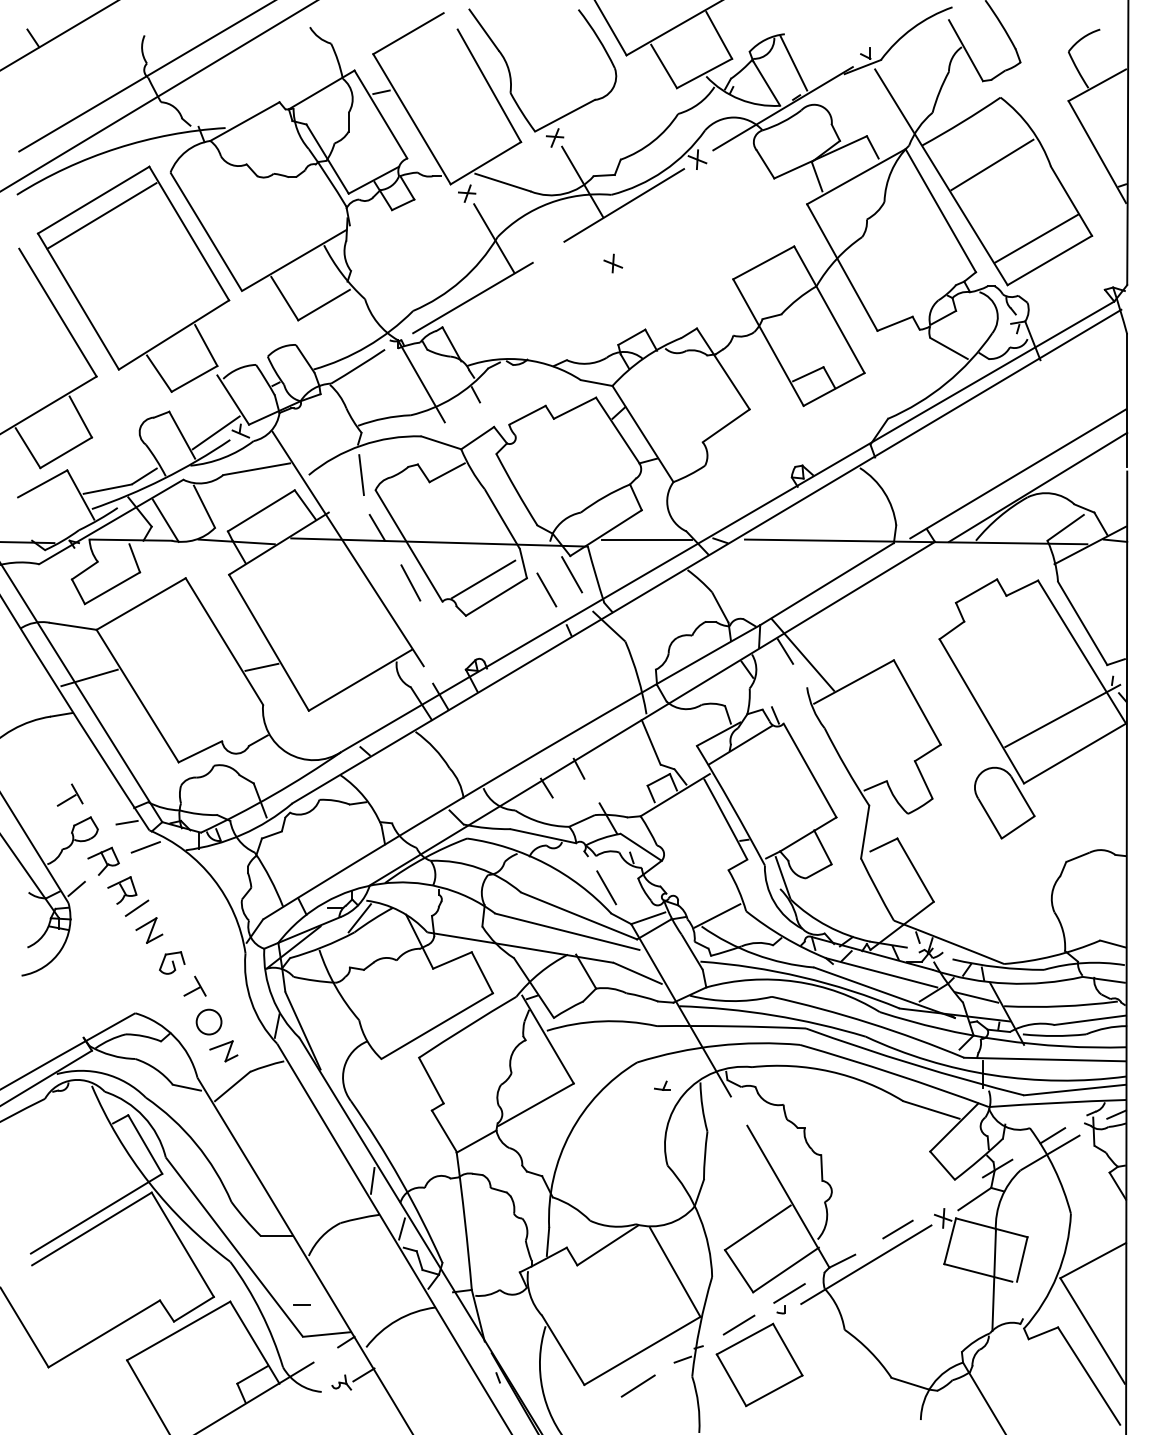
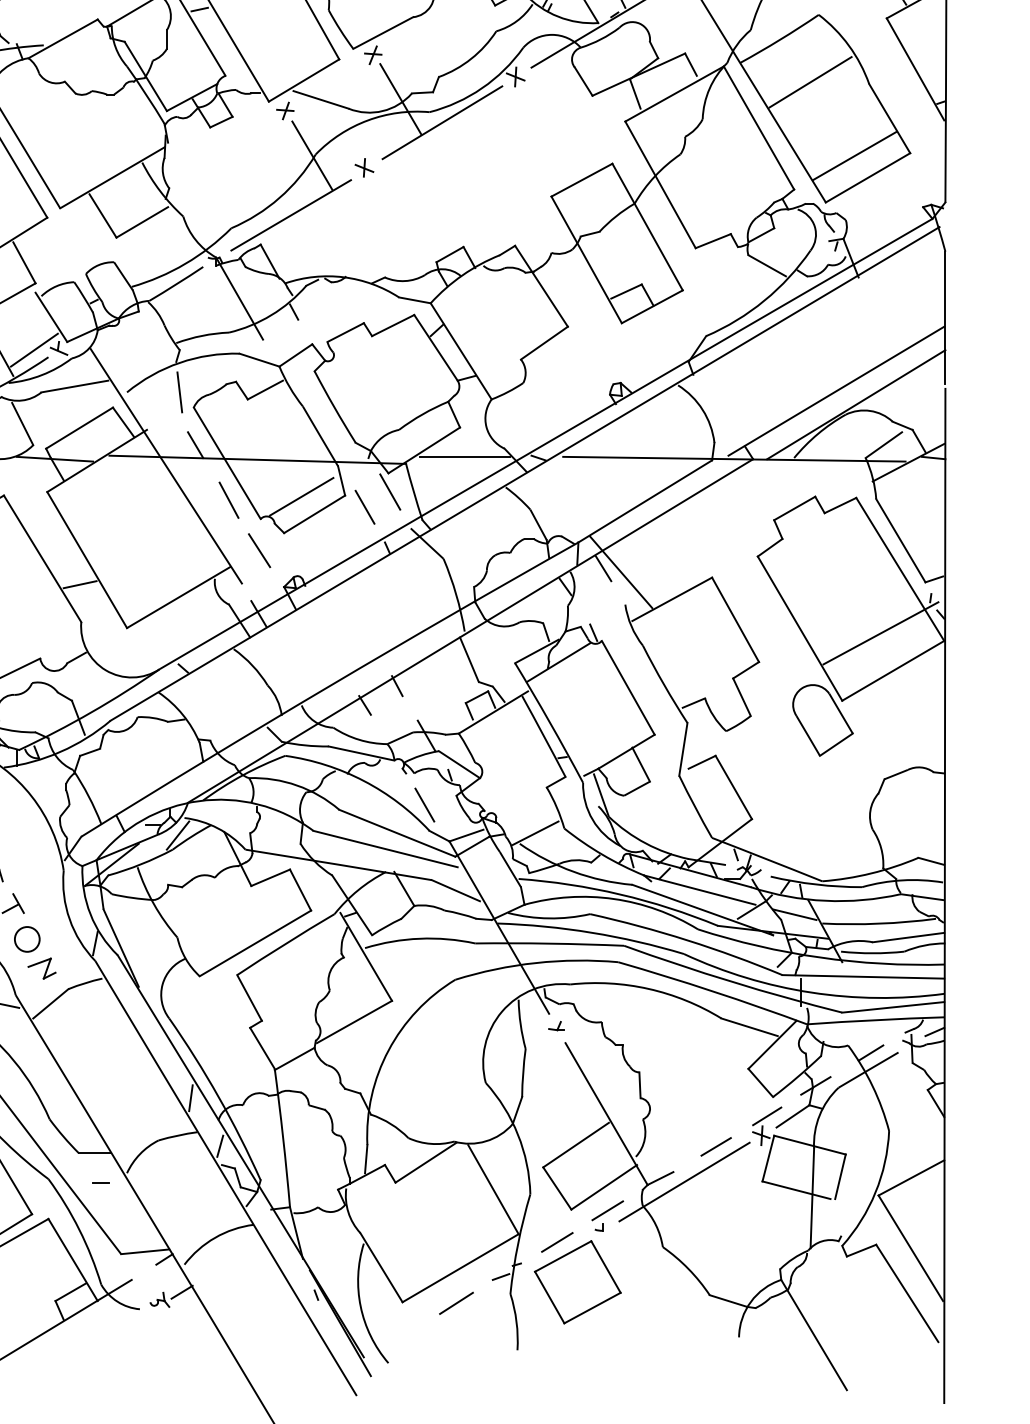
part: (613, 263) -> (364, 167), moved
line: (440, 632) -> (258, 549), added
part: (662, 1085) -> (556, 1025), moved
line: (948, 1198) -> (766, 1115), added
line: (301, 1304) -> (100, 1181), moved

